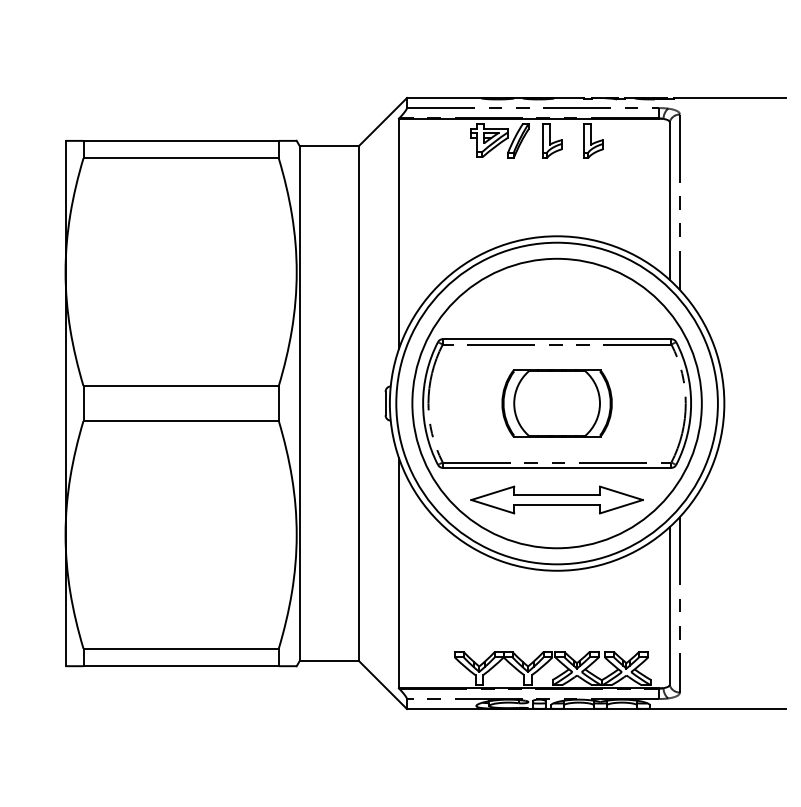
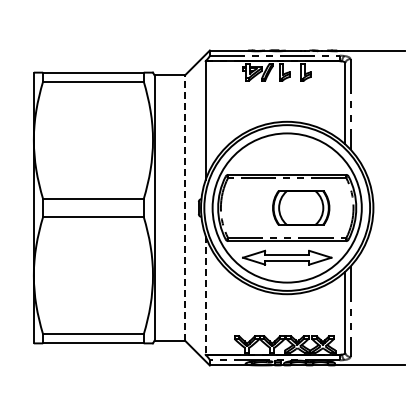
part: (557, 402) -> (301, 207), moved
line: (359, 404) -> (185, 208), solid -> dashed
line: (398, 573) -> (205, 295), solid -> dashed

